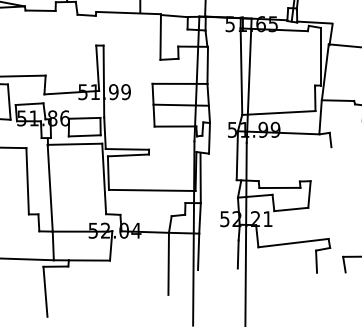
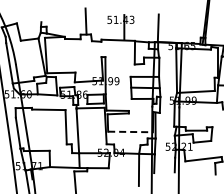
line: (154, 189) -> (131, 131), solid -> dashed

